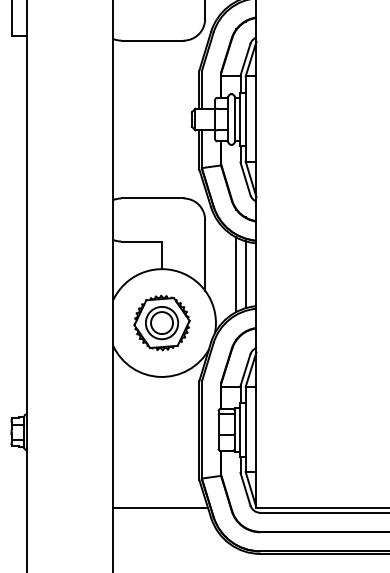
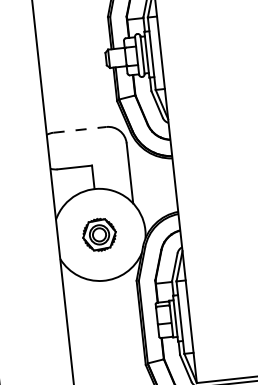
line: (153, 198) -> (80, 129), solid -> dashed
line: (236, 274) -> (158, 186), removed
line: (245, 274) -> (166, 185), removed
part: (161, 322) -> (99, 234), size x0.7

